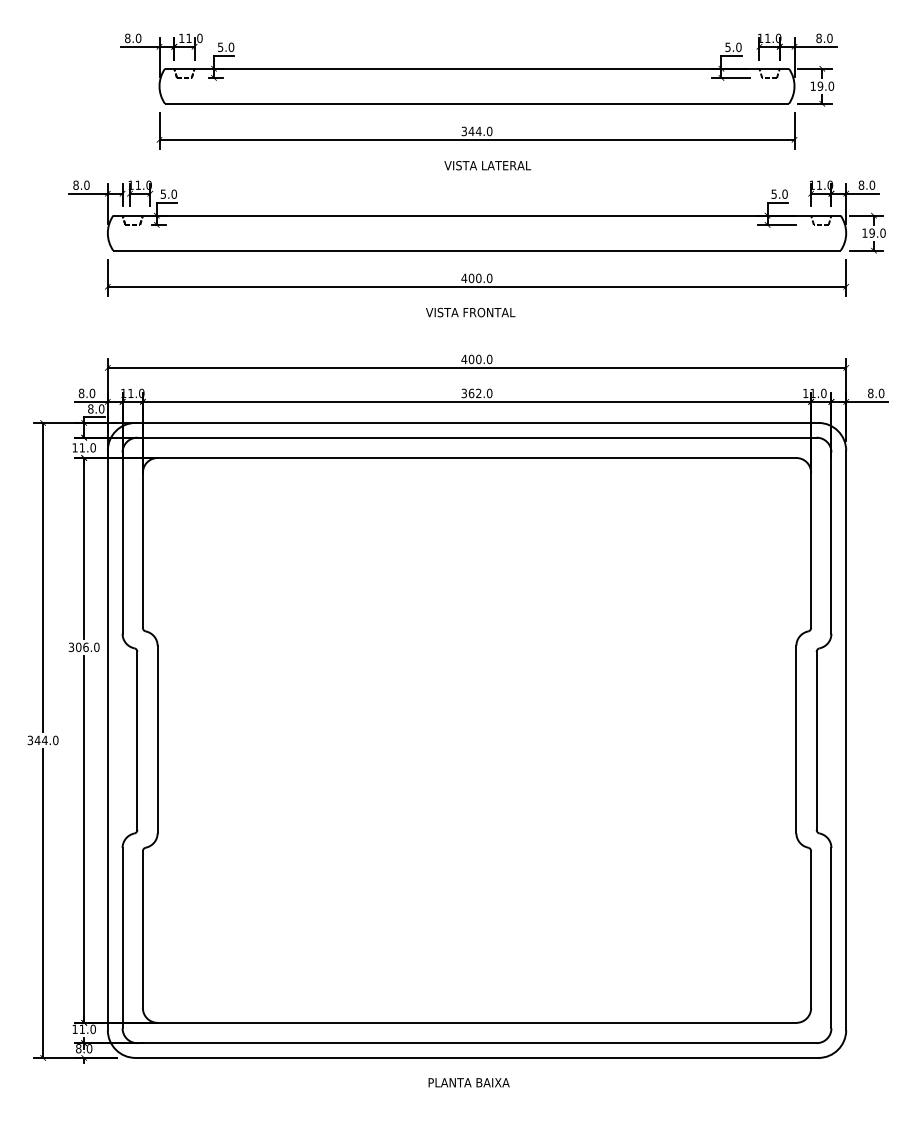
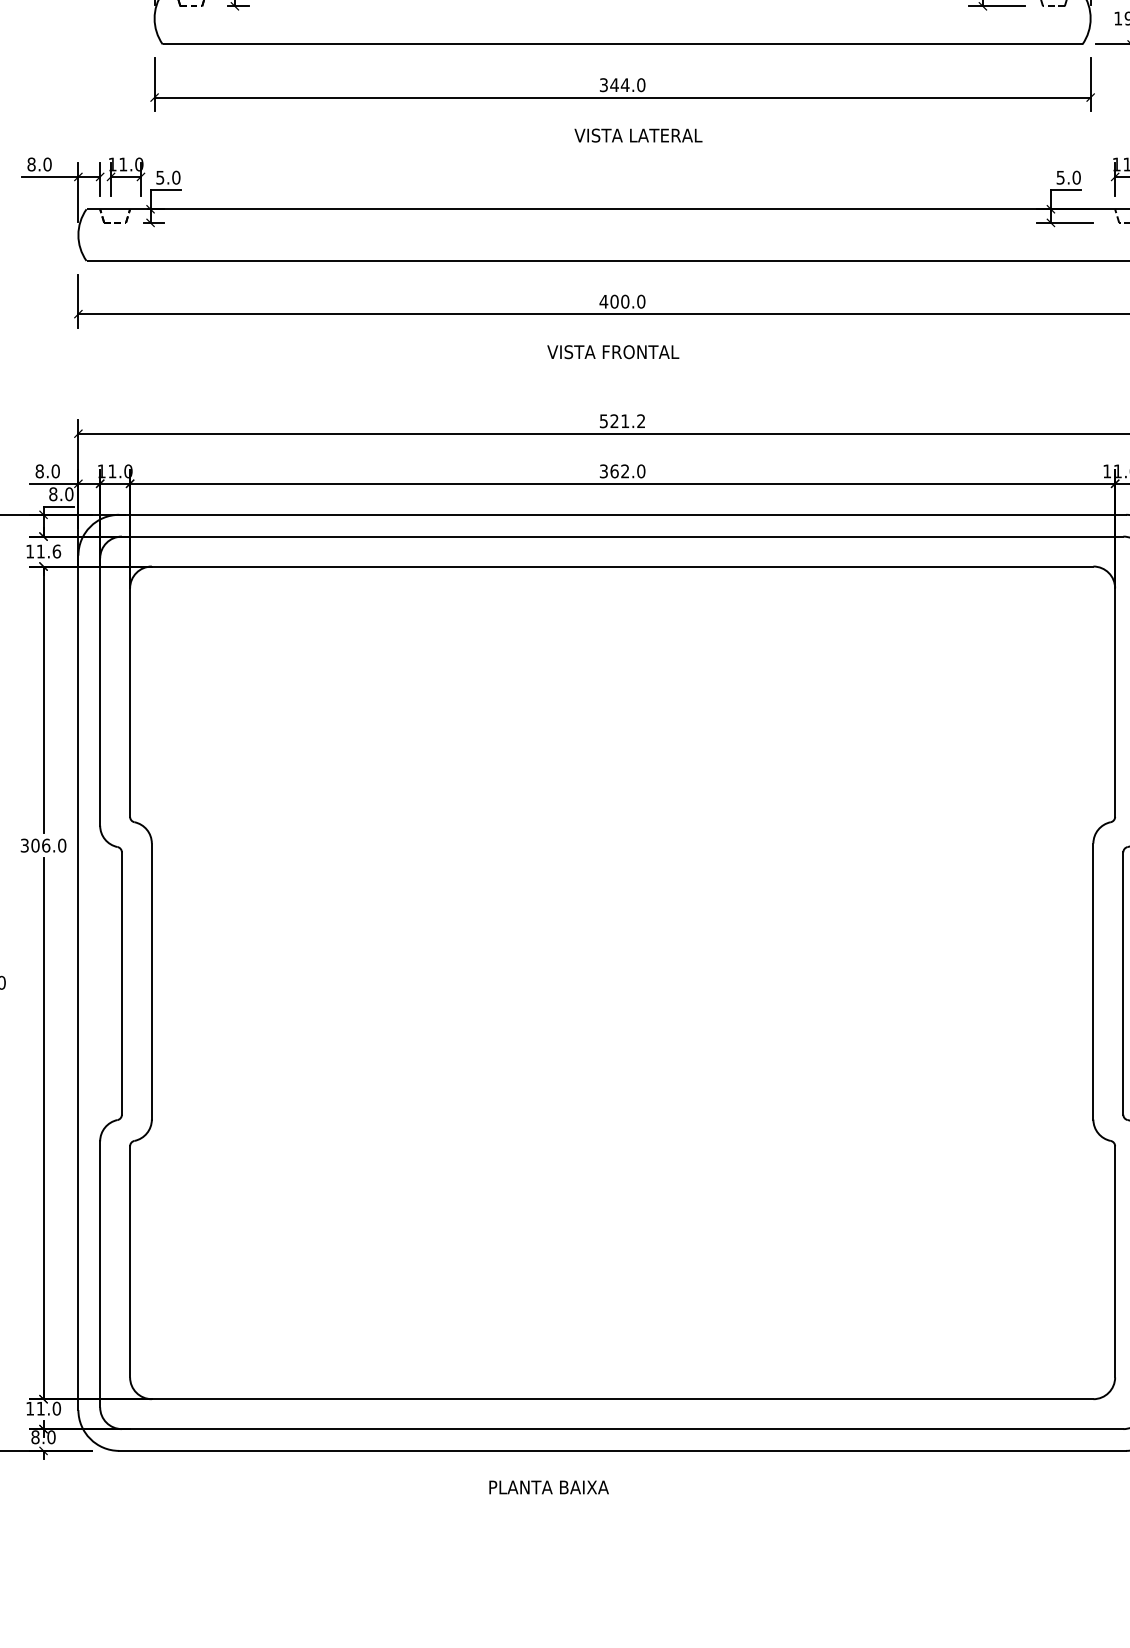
text: (476, 359) -> (621, 421), 400.0 -> 521.2
text: (93, 447) -> (57, 551), 11.0 -> 11.6
text: (468, 1082) -> (548, 1487), moved

